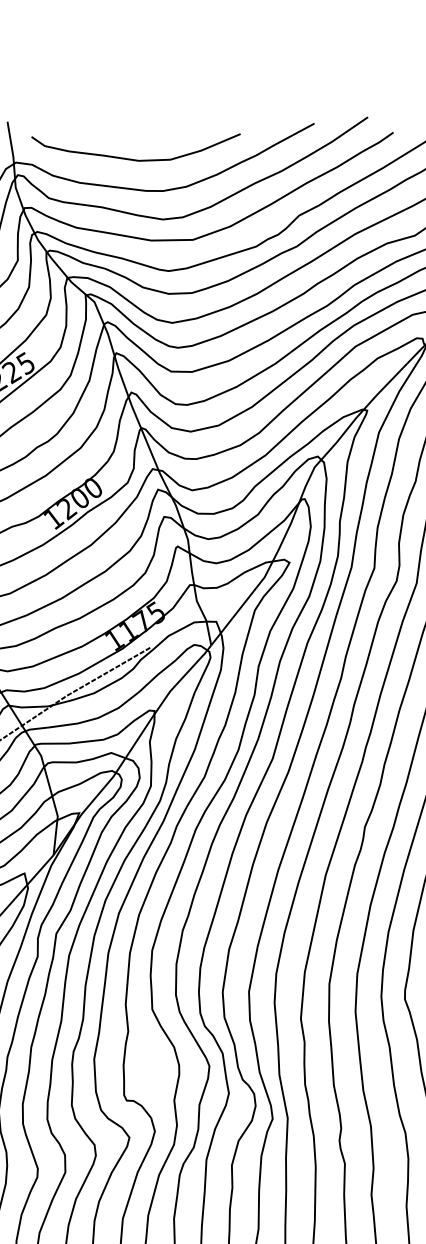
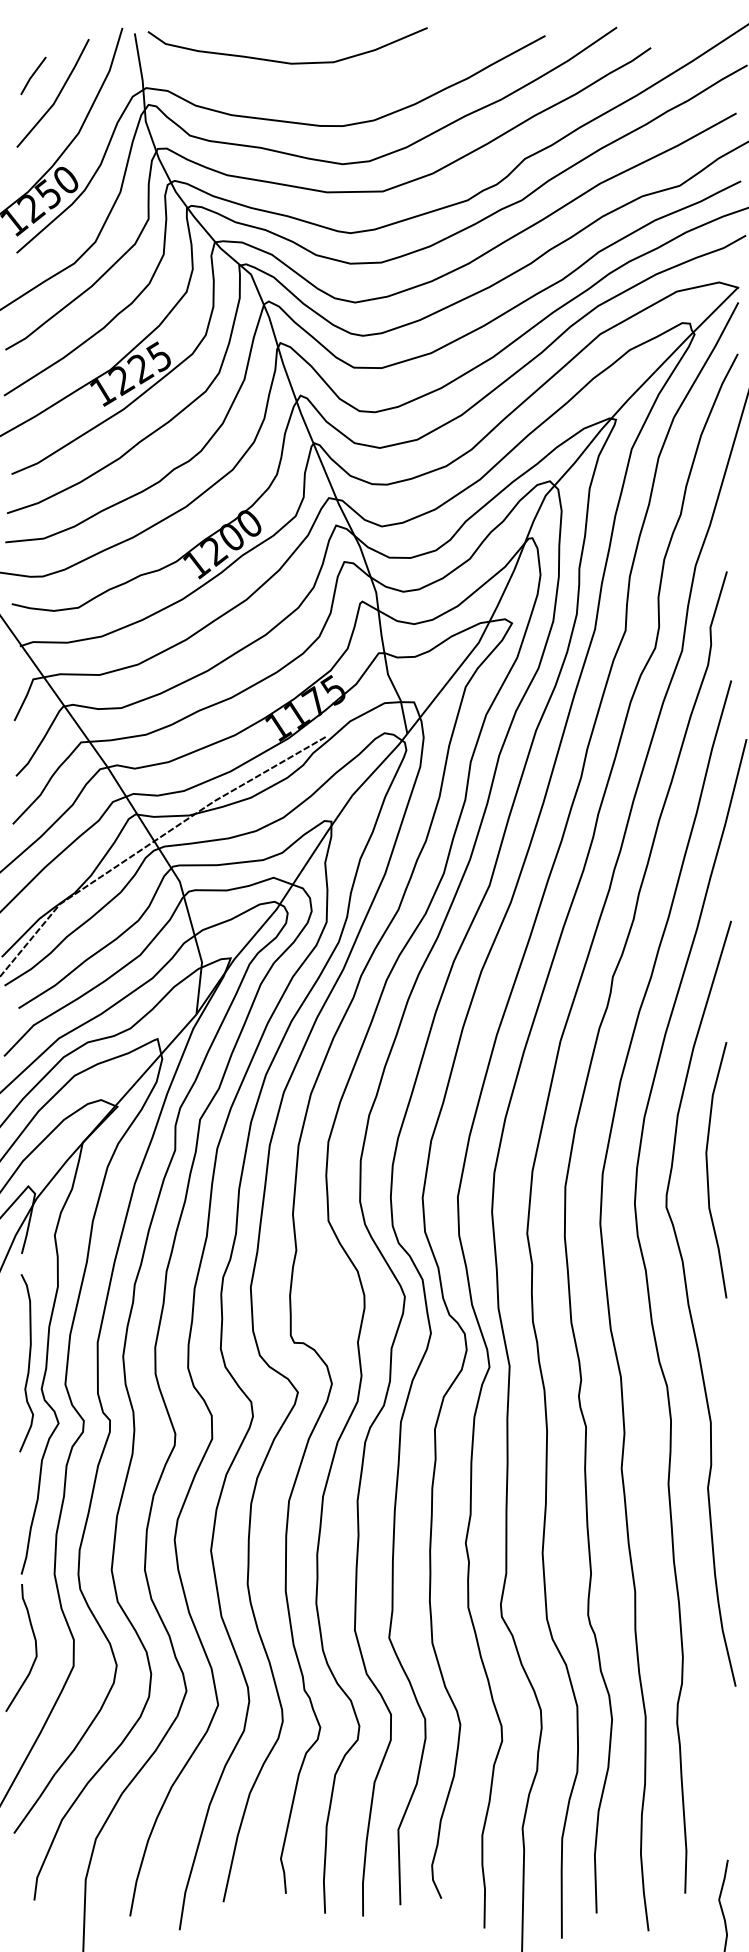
curve: (133, 159) -> (284, 61), moved

